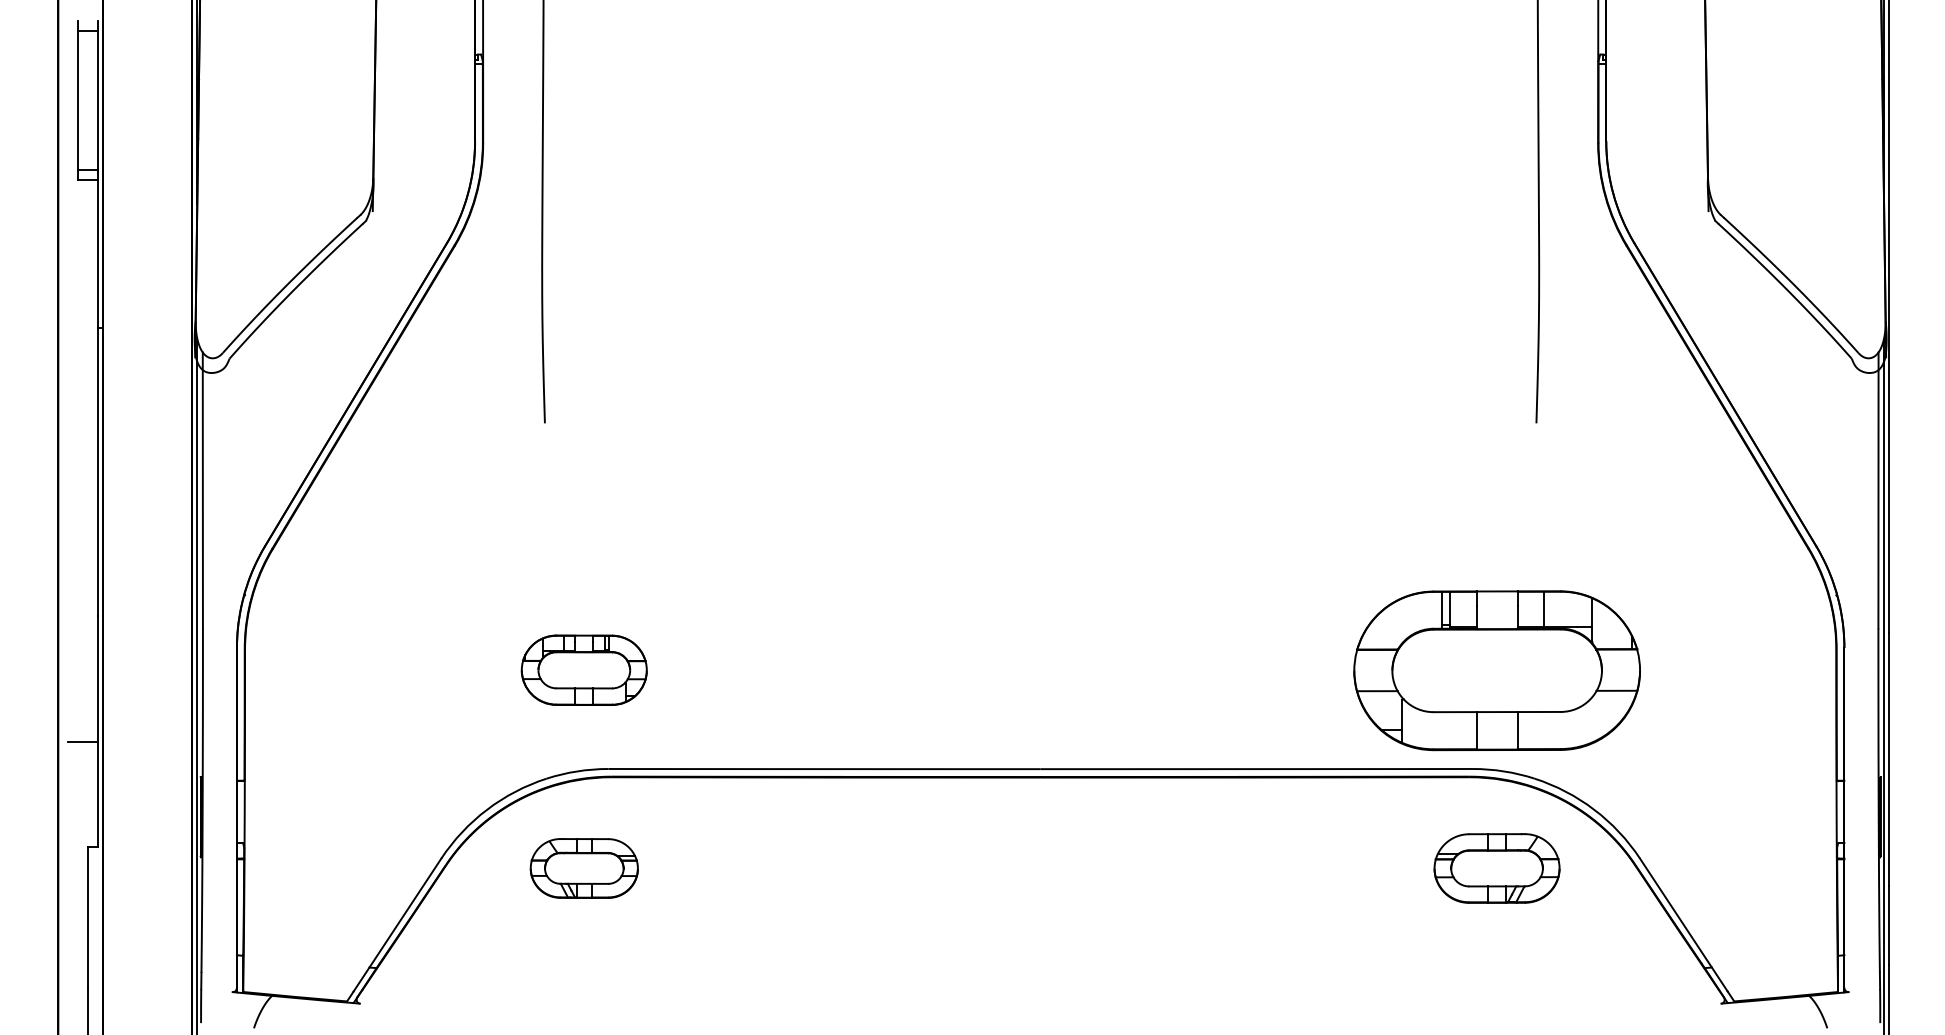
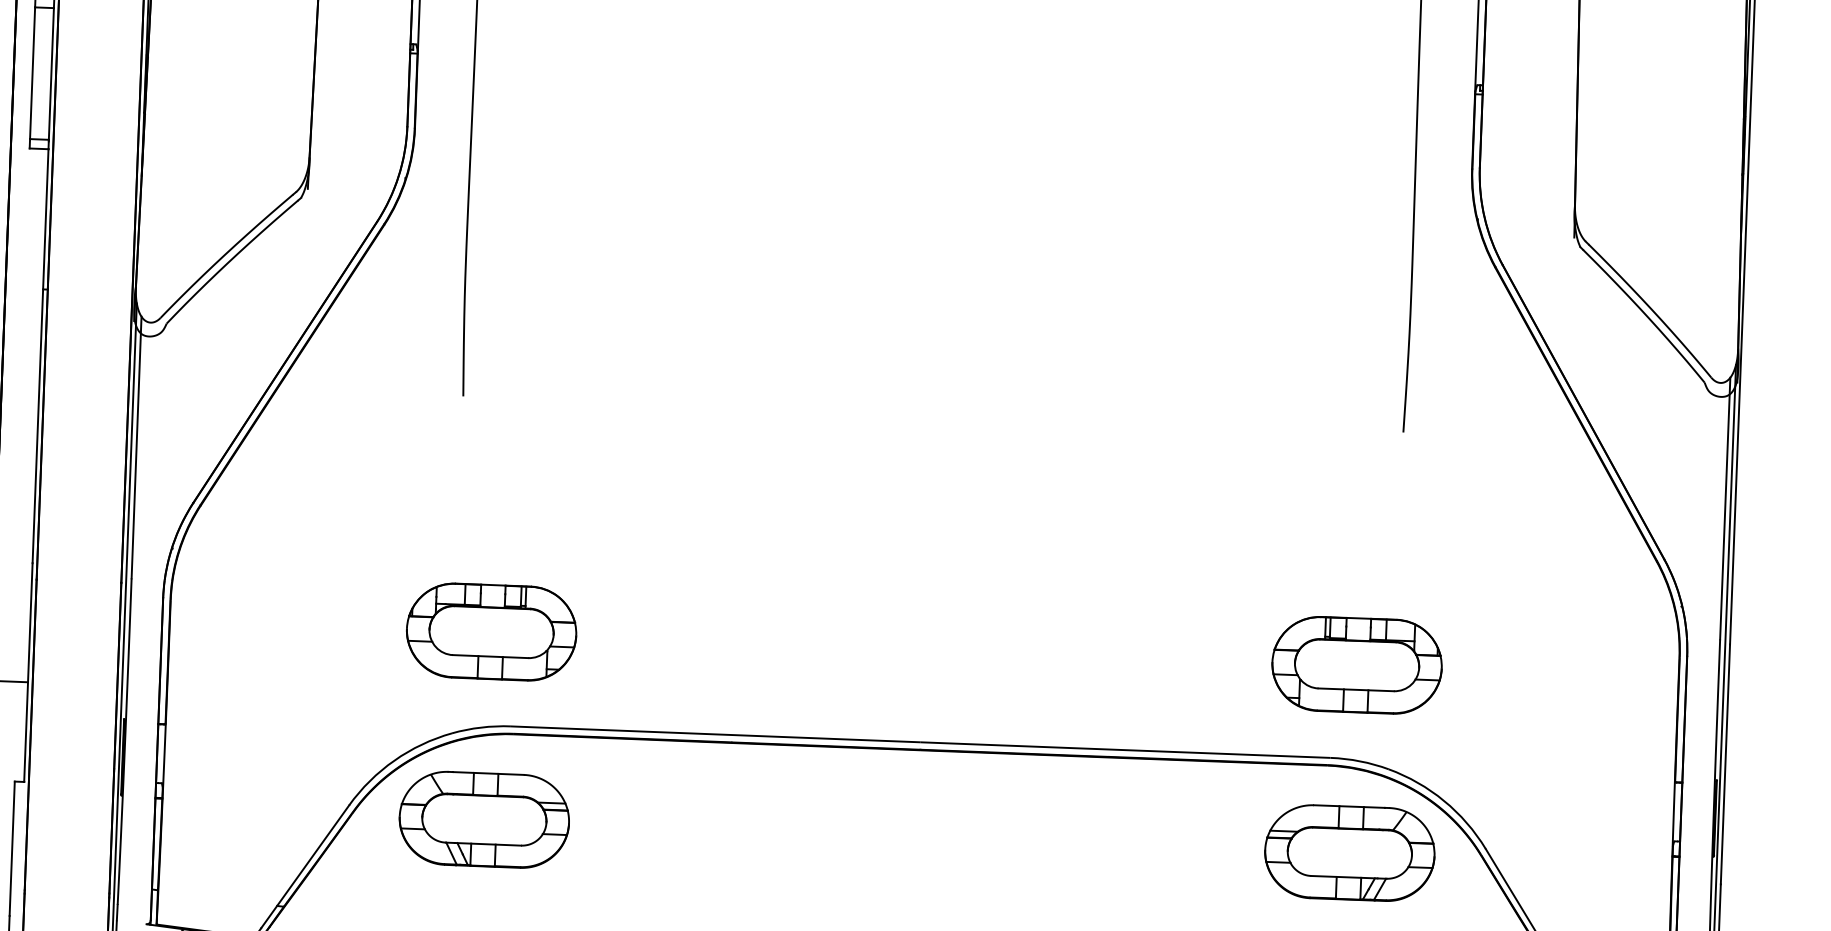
part: (584, 669) -> (491, 631), size x1.43
part: (1496, 669) -> (1356, 664), size x0.62
part: (584, 868) -> (484, 819), size x1.67
part: (1496, 868) -> (1349, 853), size x1.43

